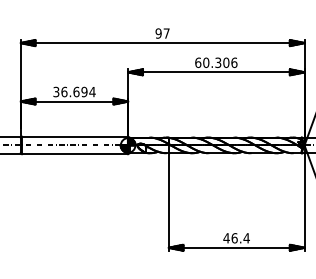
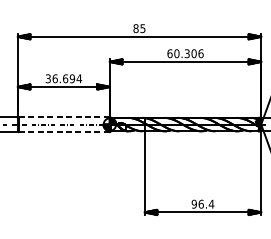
text: (162, 33) -> (139, 28), 97 -> 85
line: (74, 136) -> (63, 116), solid -> dashed
line: (75, 154) -> (64, 132), solid -> dashed
text: (226, 238) -> (194, 204), 46.4 -> 96.4

